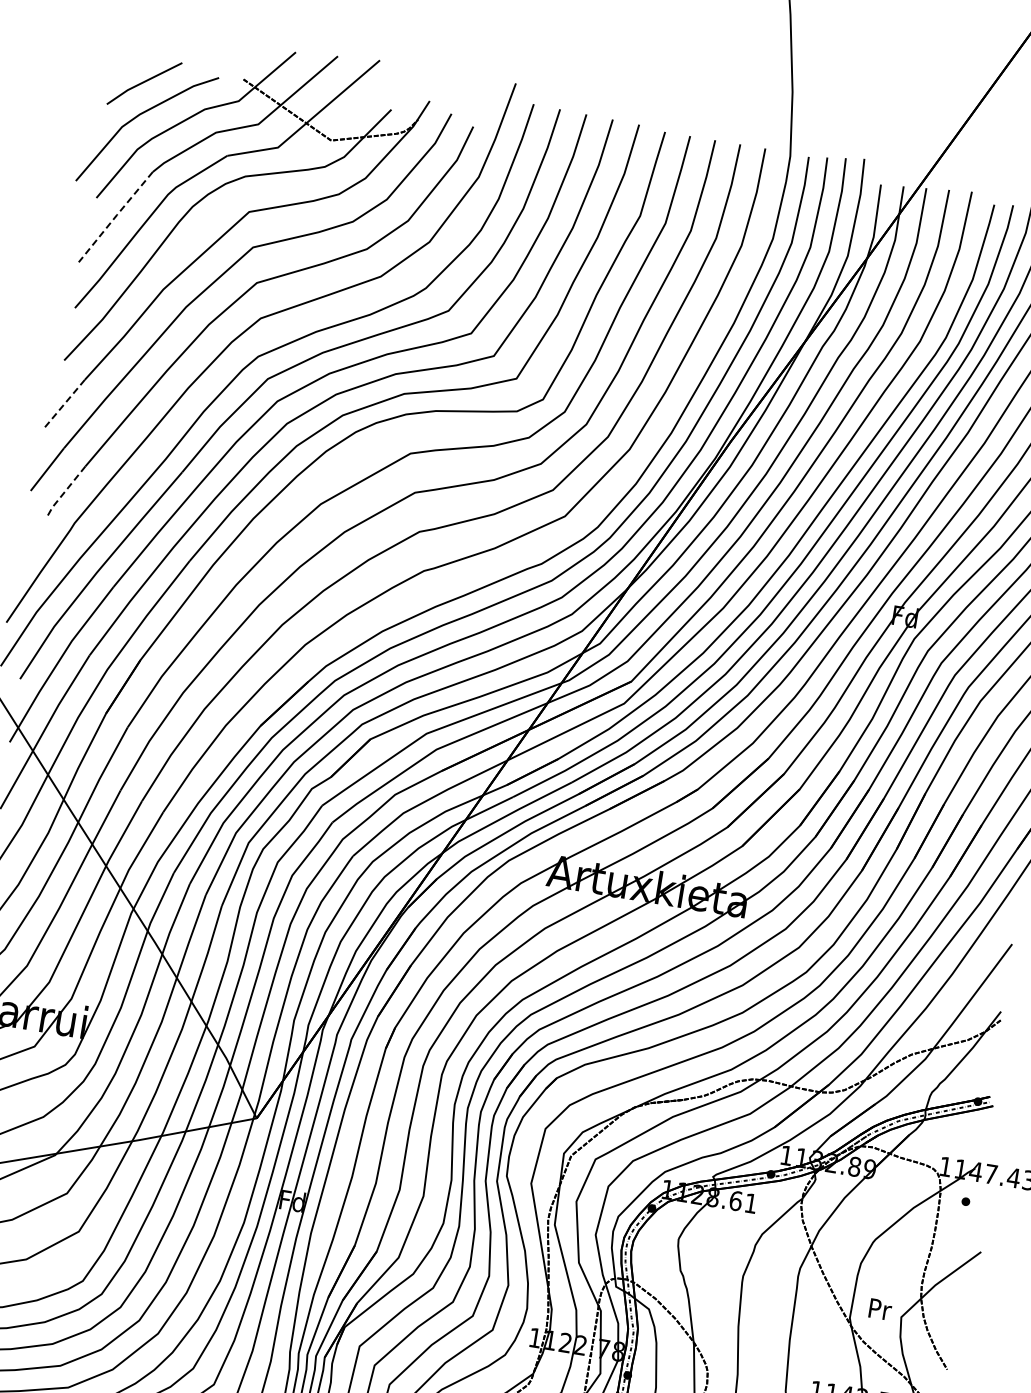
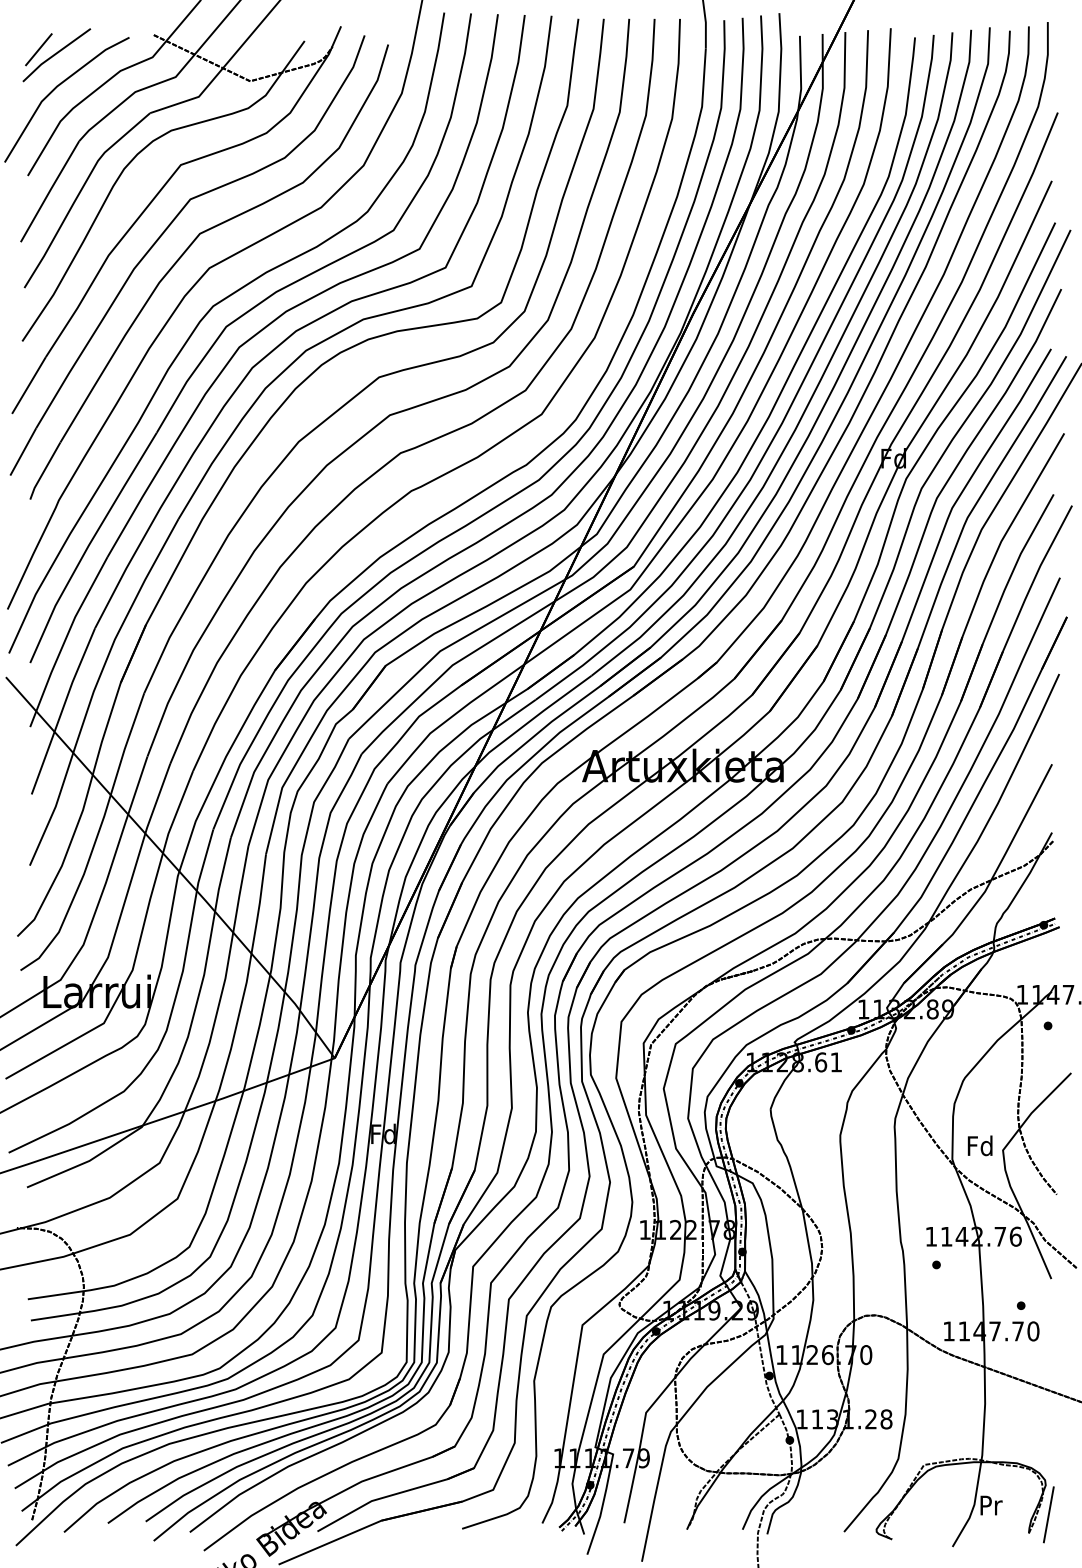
line: (127, 75) -> (38, 49), added
line: (115, 216) -> (49, 191), dashed -> solid
line: (63, 404) -> (28, 385), dashed -> solid
line: (64, 492) -> (43, 471), dashed -> solid
text: (878, 1308) -> (979, 1145), Pr -> Fd

